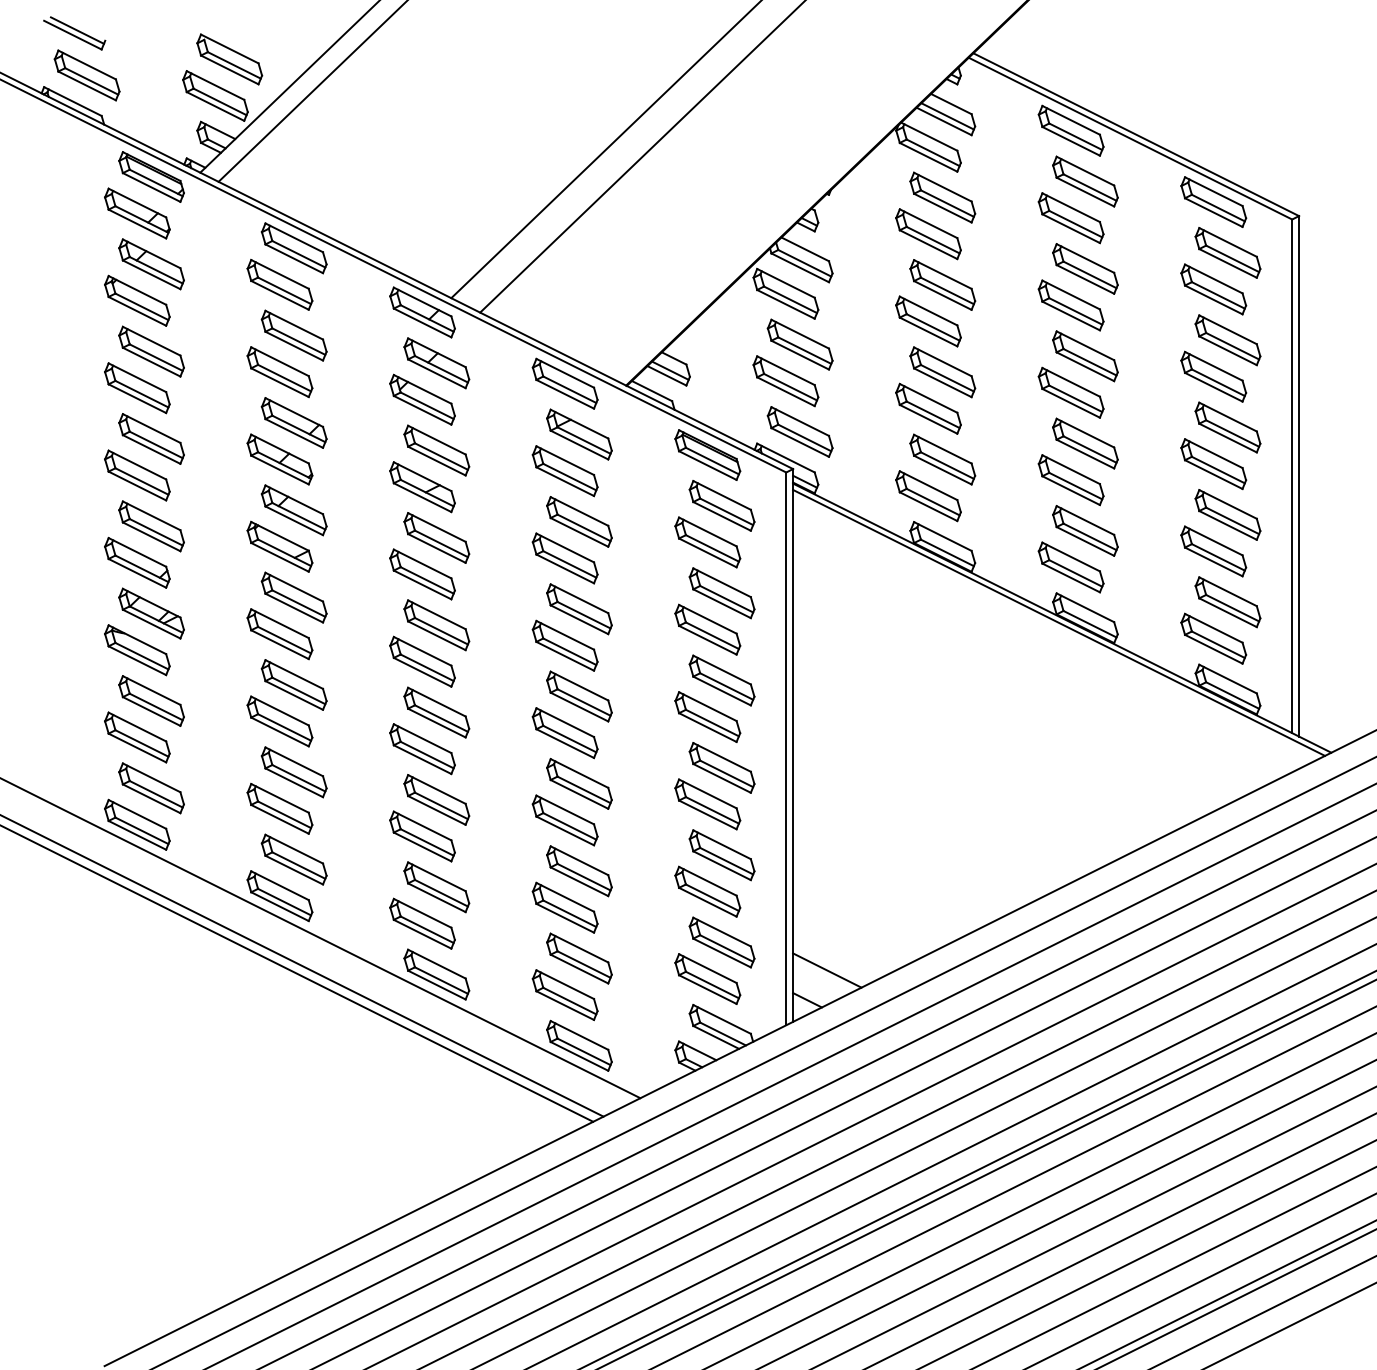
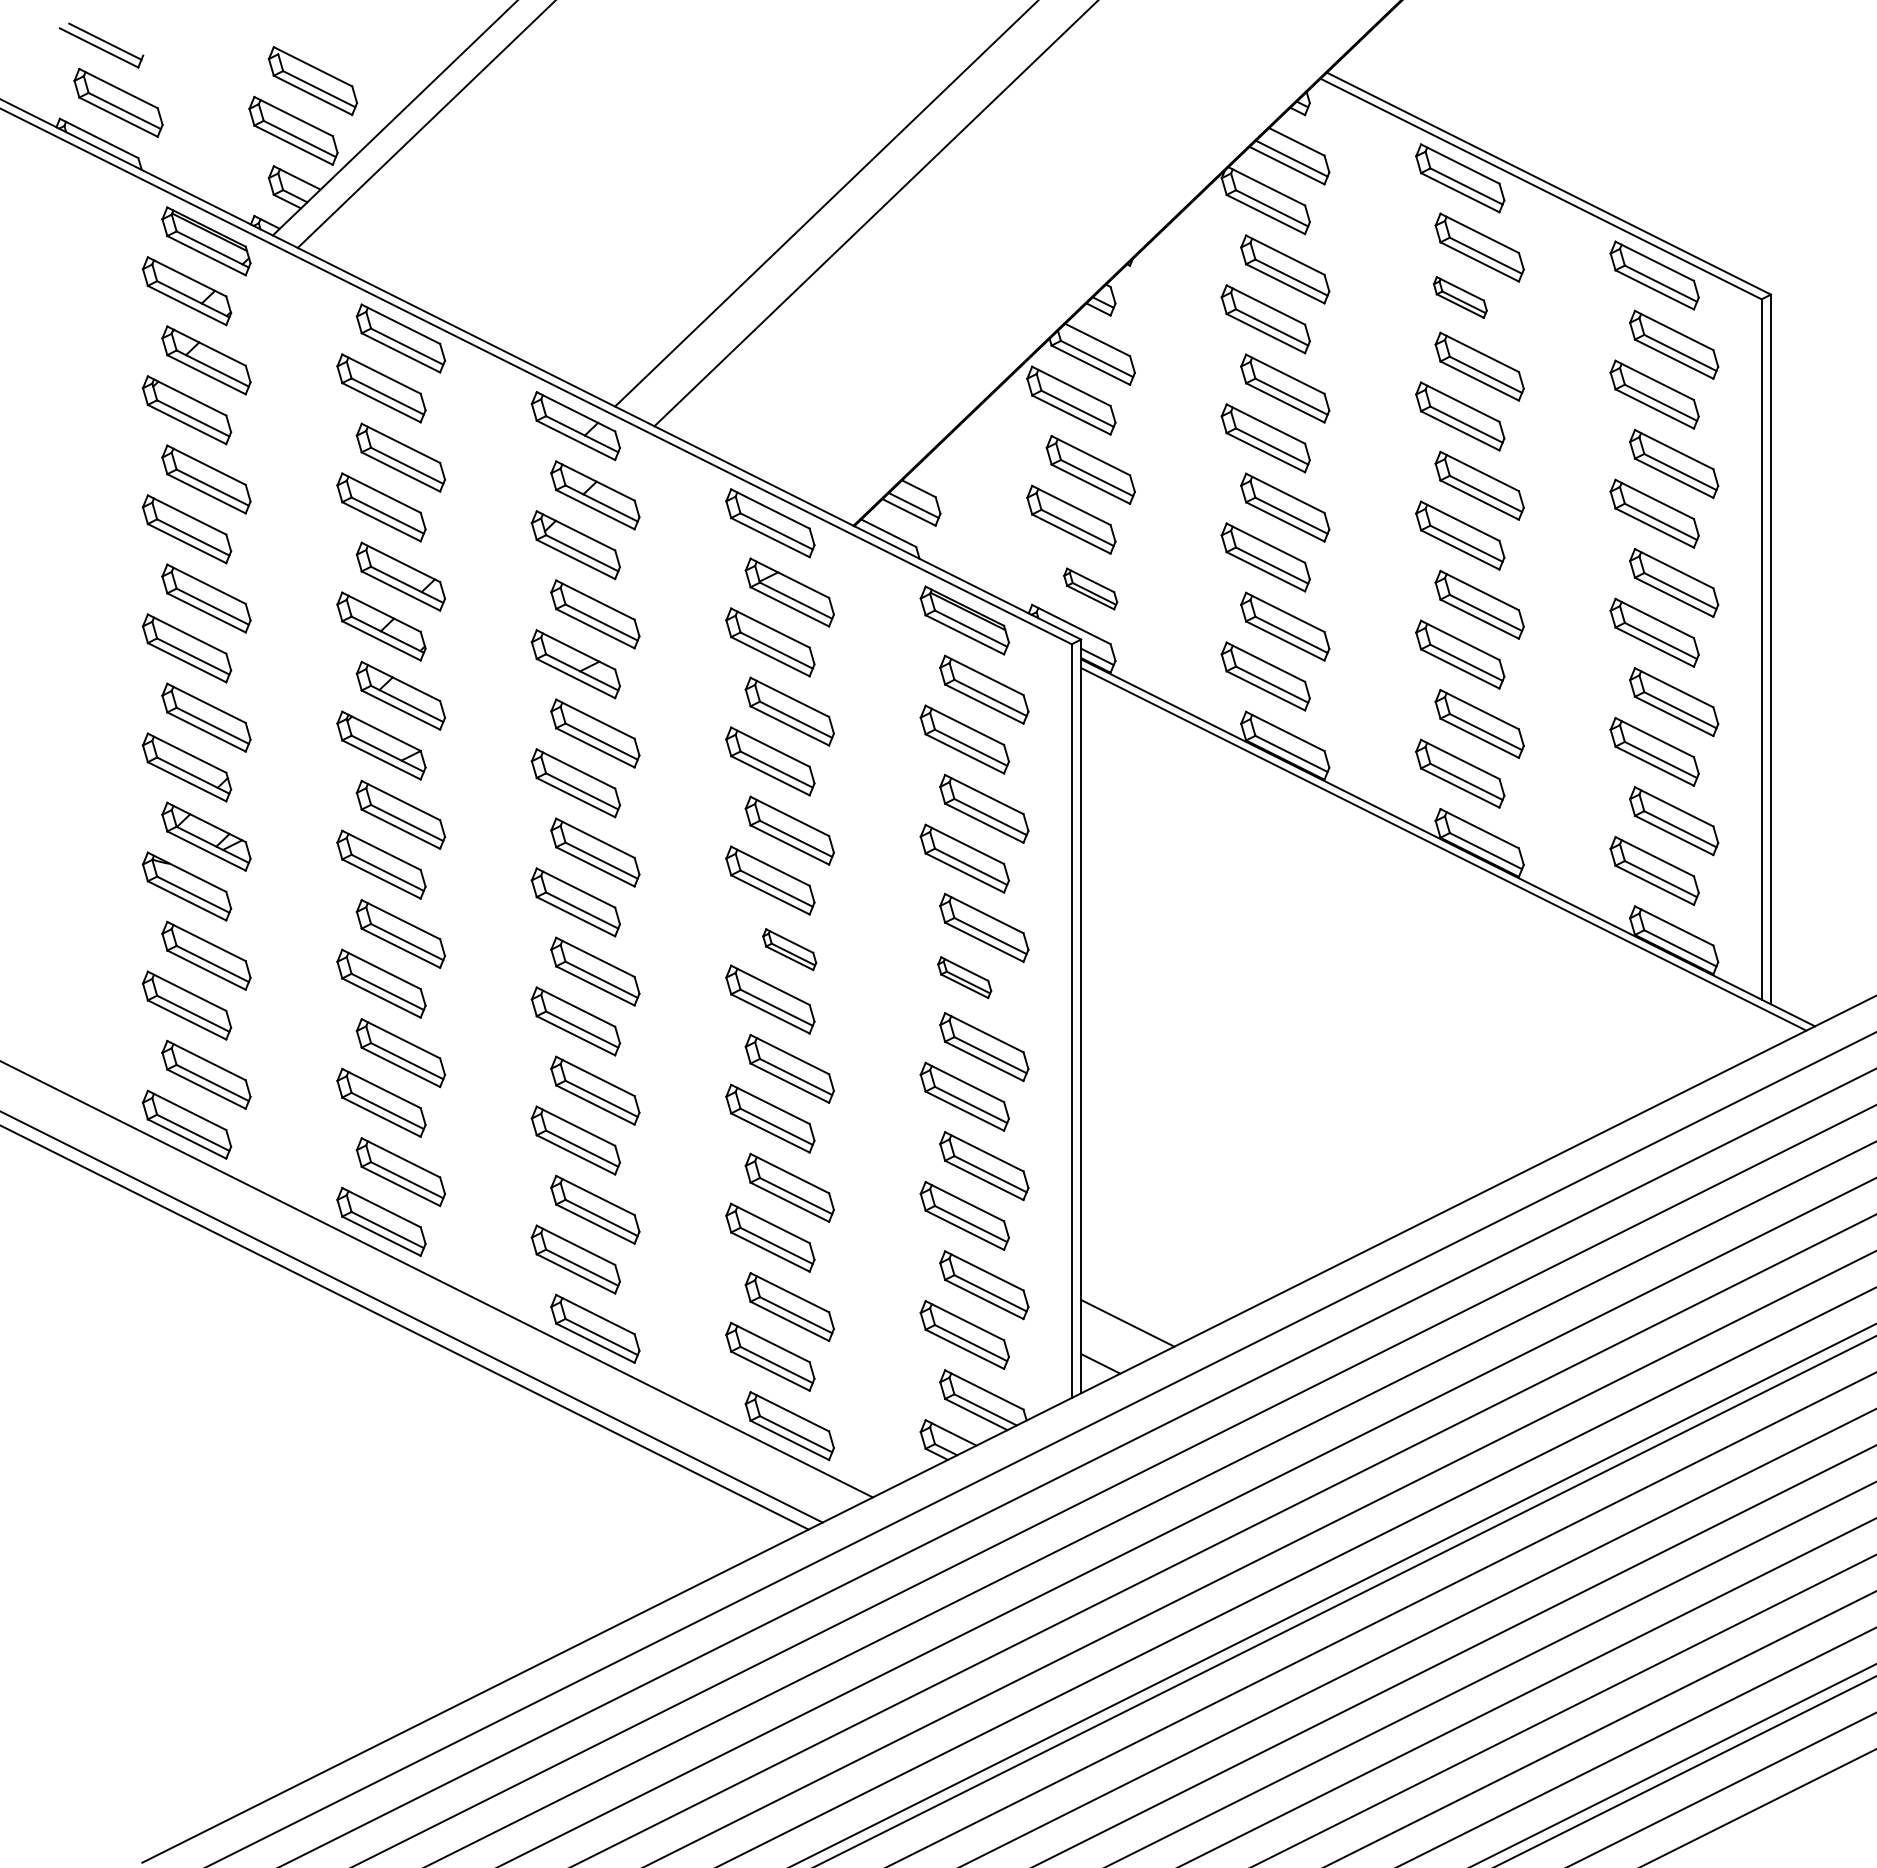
part: (1071, 218) -> (1460, 297), size x0.6
part: (799, 431) -> (1090, 588), size x0.6
part: (579, 696) -> (789, 949), size x0.6
part: (707, 716) -> (964, 977), size x0.6

